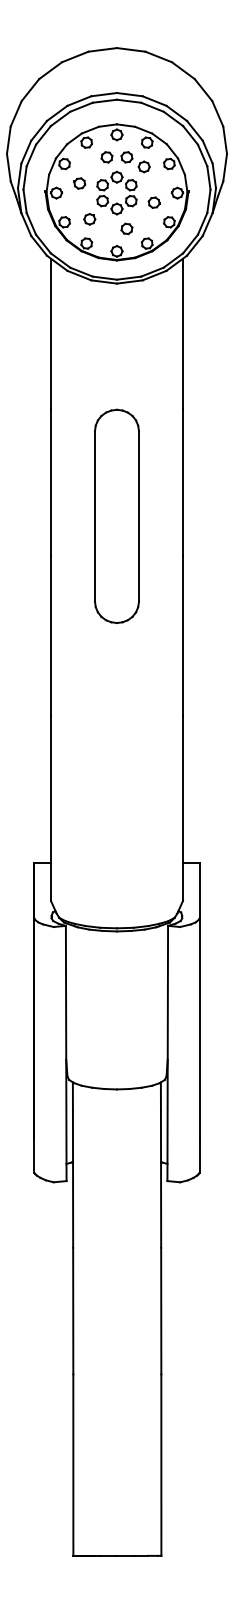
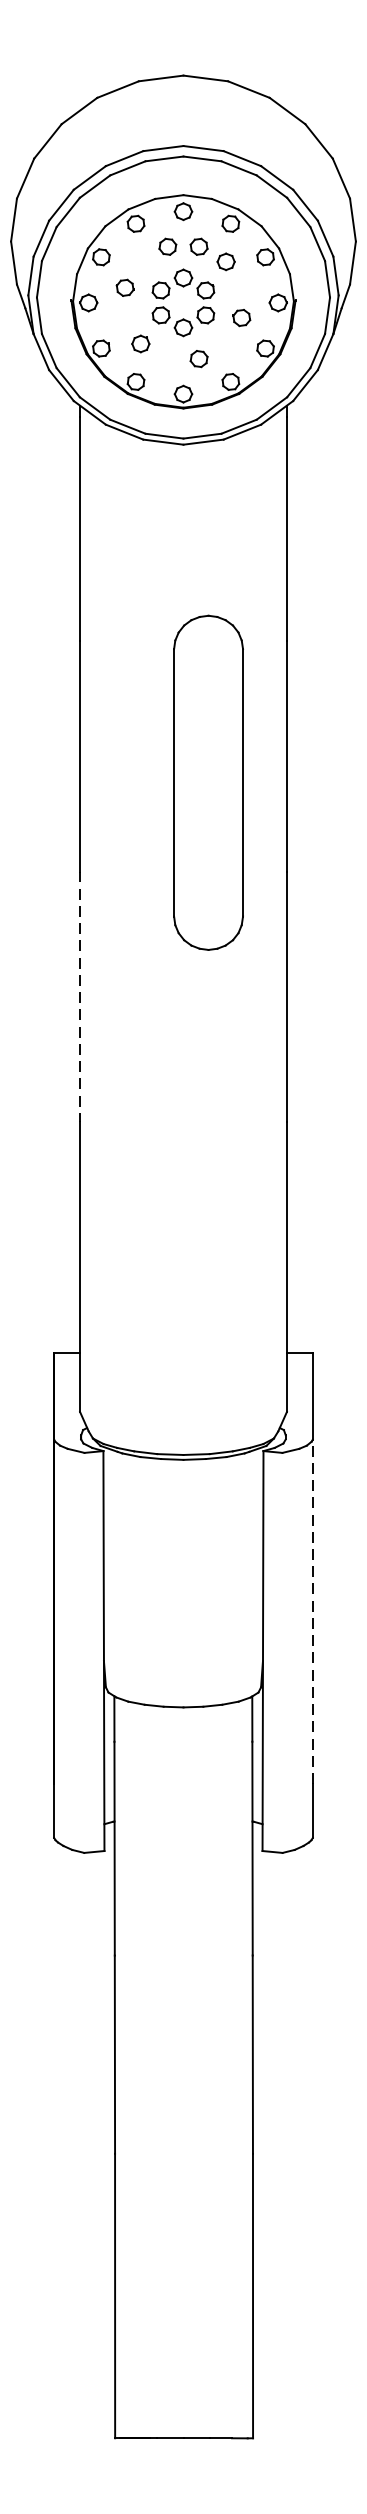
part: (116, 515) -> (207, 781), moved
line: (50, 636) -> (79, 997), solid -> dashed
line: (199, 1028) -> (312, 1611), solid -> dashed

